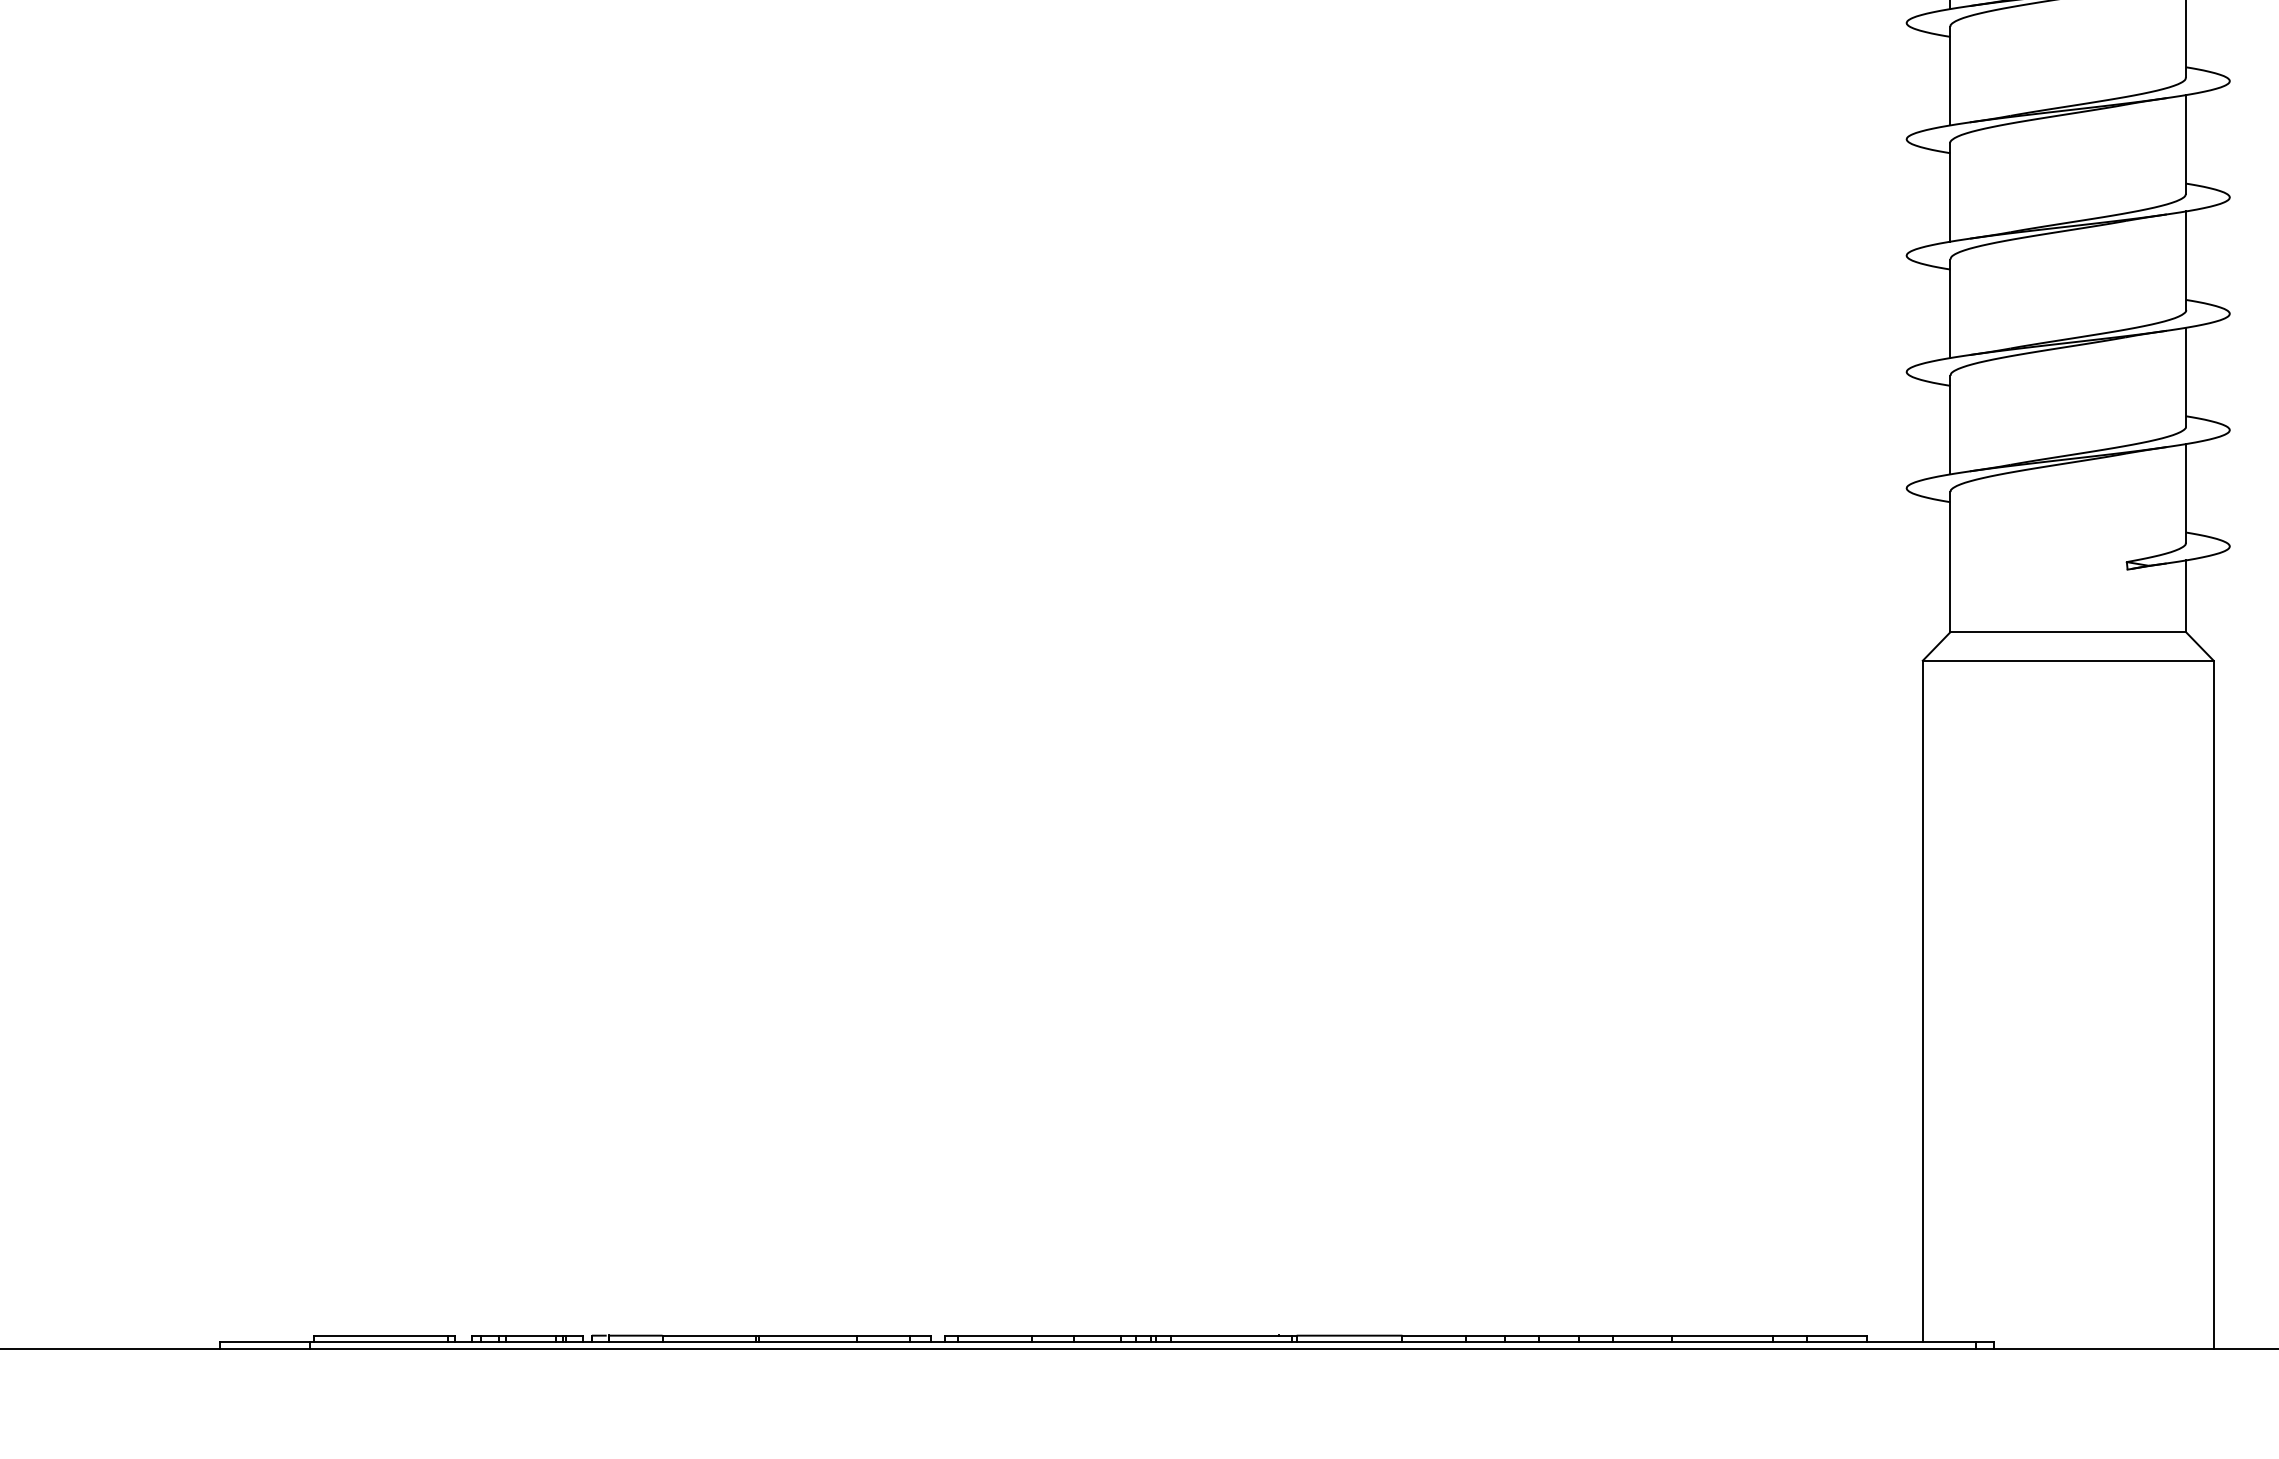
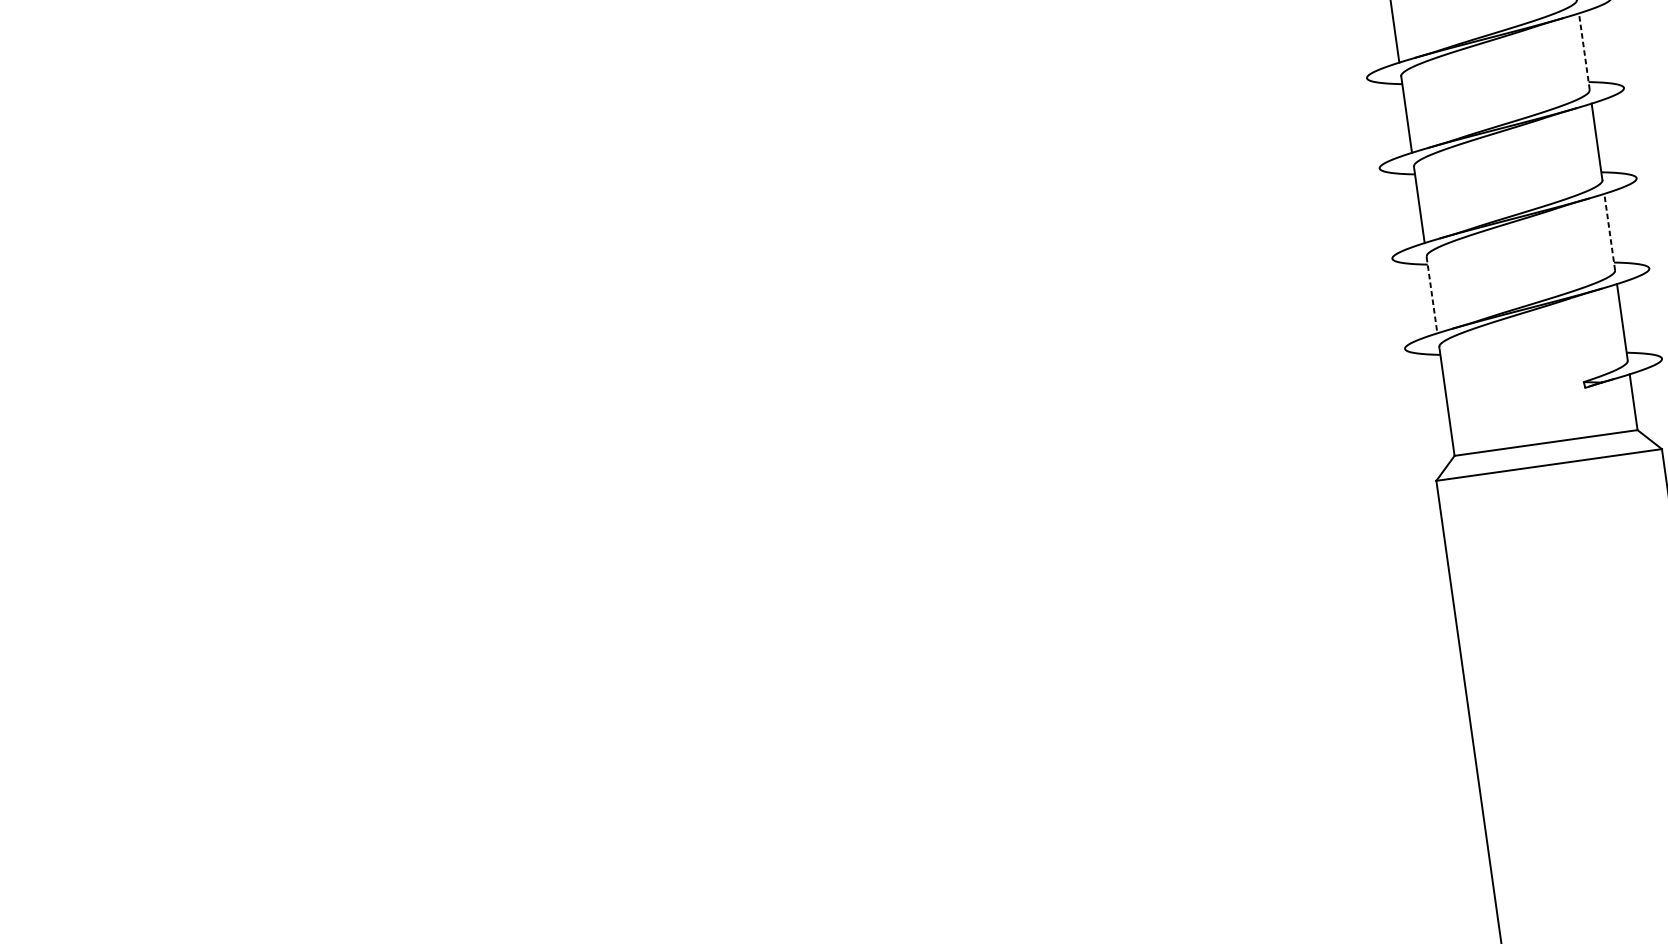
line: (2186, 143) -> (1584, 50), solid -> dashed
line: (2186, 376) -> (1609, 231), solid -> dashed
line: (1950, 425) -> (1432, 295), solid -> dashed

